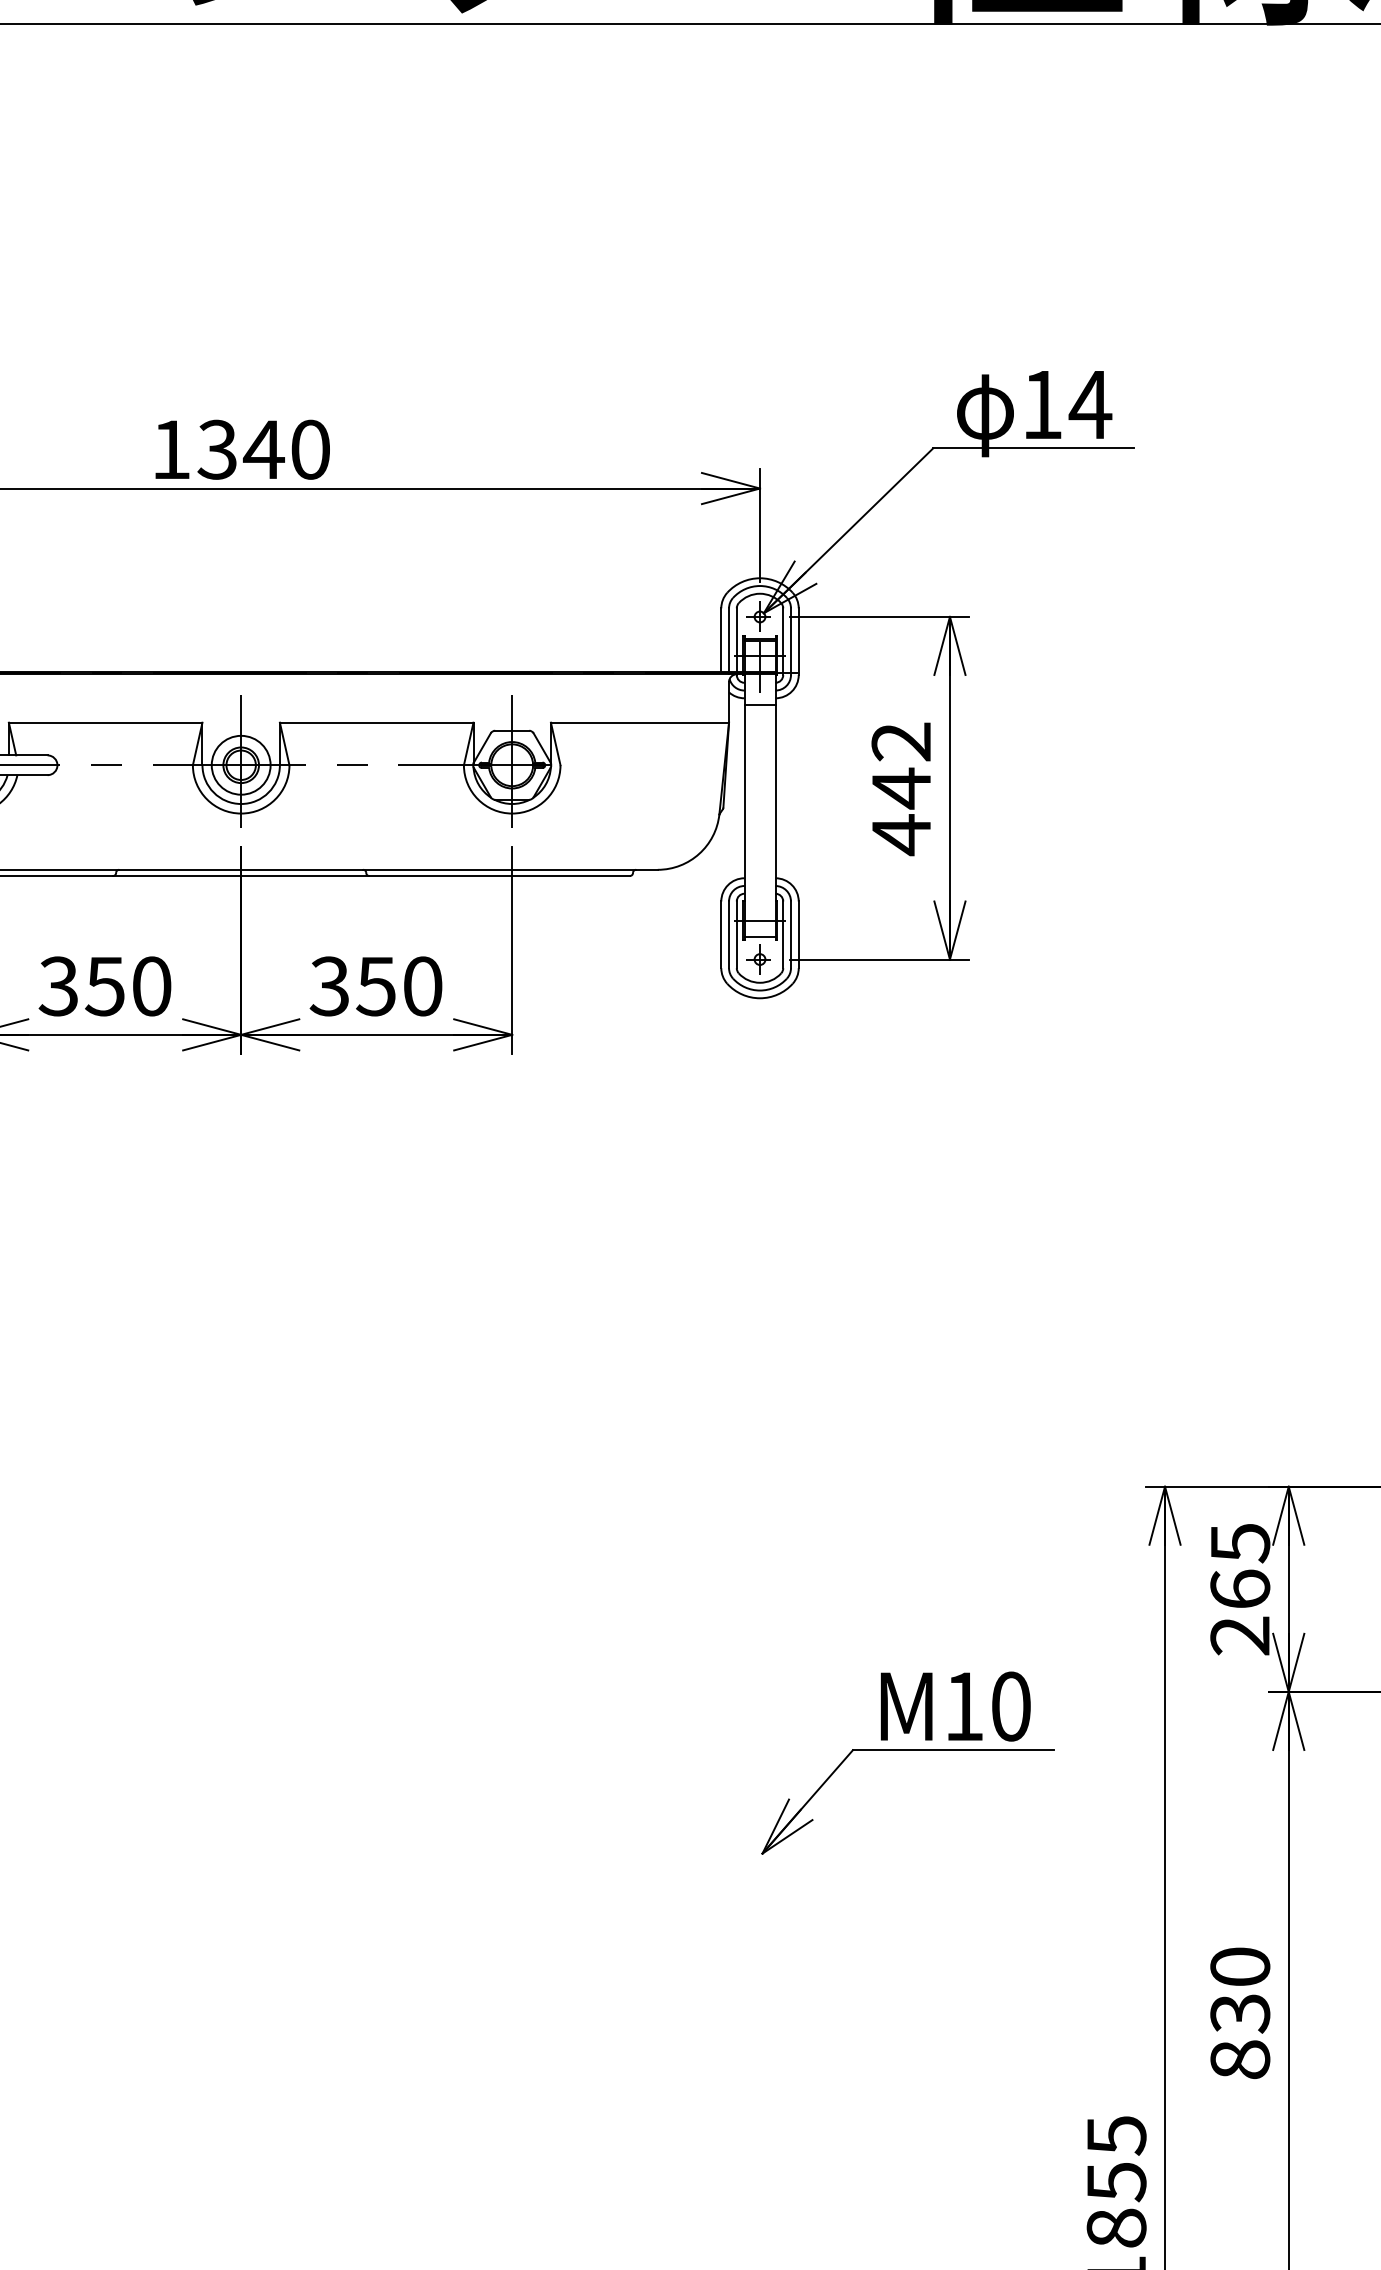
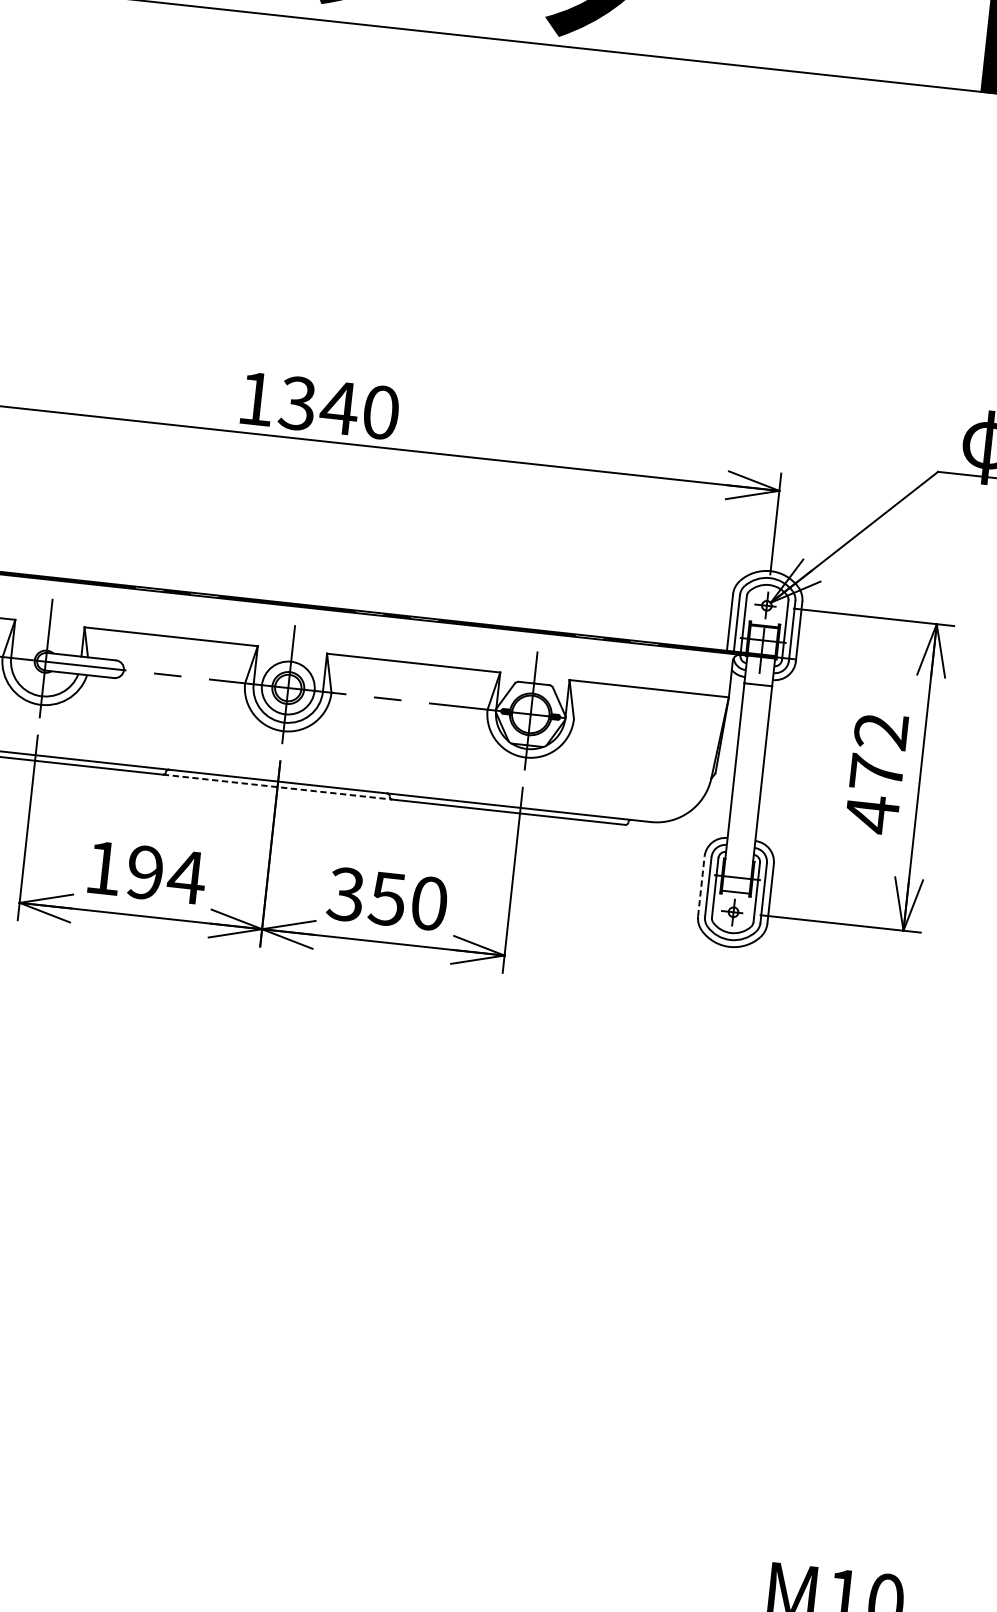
text: (901, 788) -> (876, 772), 442 -> 472
line: (241, 876) -> (277, 787), solid -> dashed
line: (721, 934) -> (701, 886), solid -> dashed
text: (105, 986) -> (145, 872), 350 -> 194

